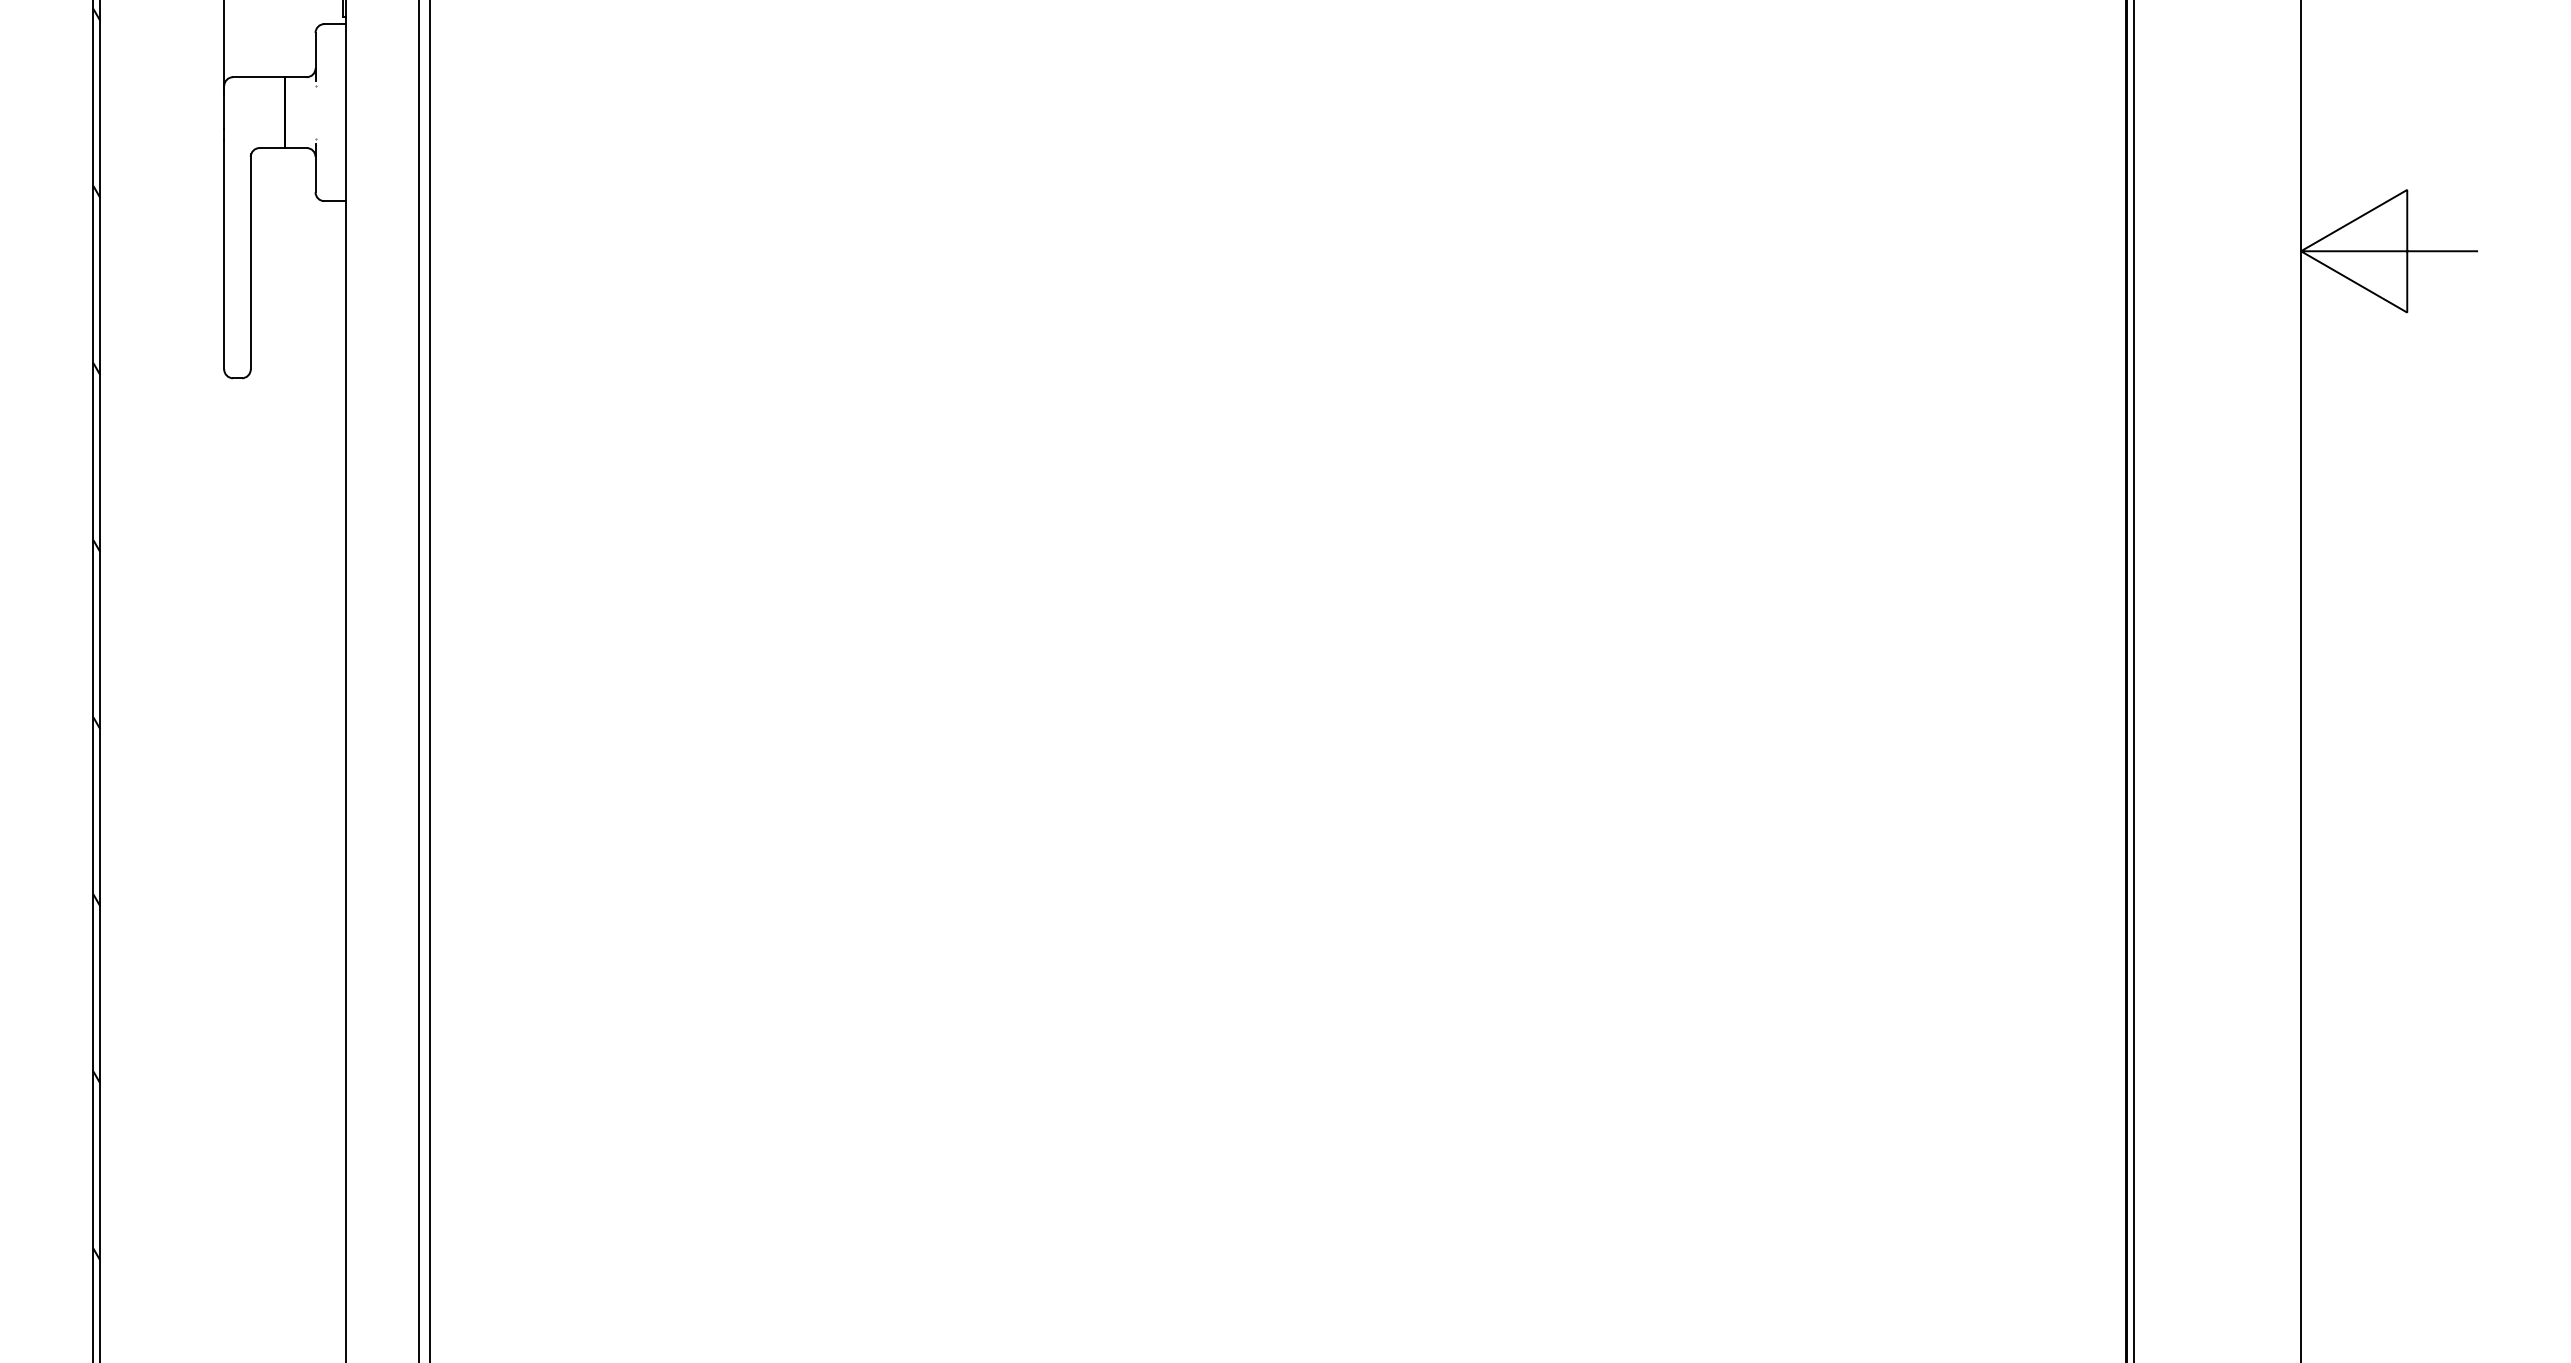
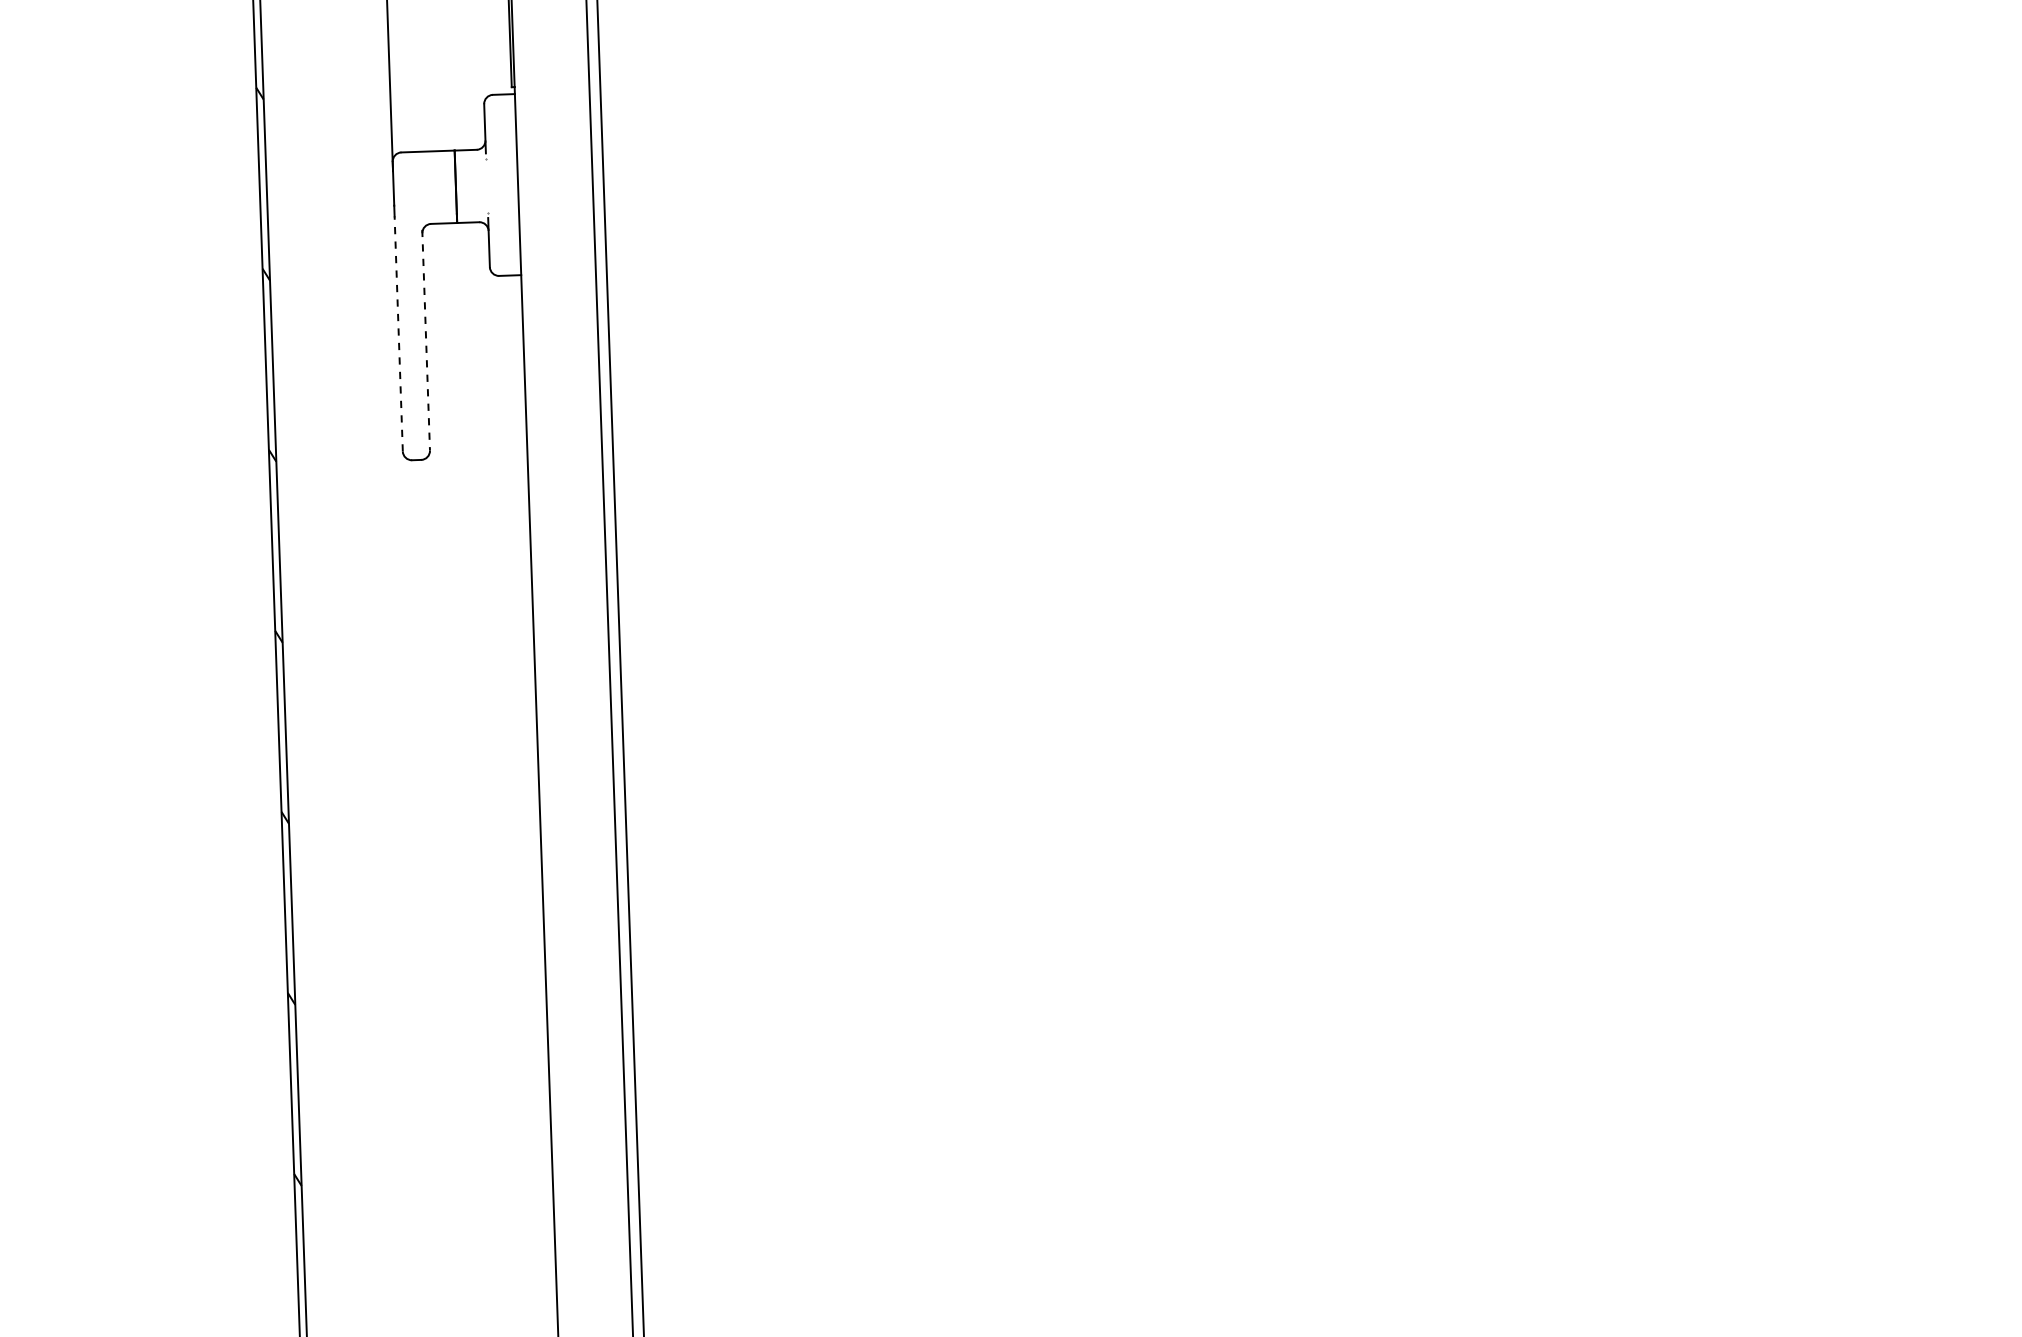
line: (224, 254) -> (399, 334), solid -> dashed
line: (250, 261) -> (425, 340), solid -> dashed

